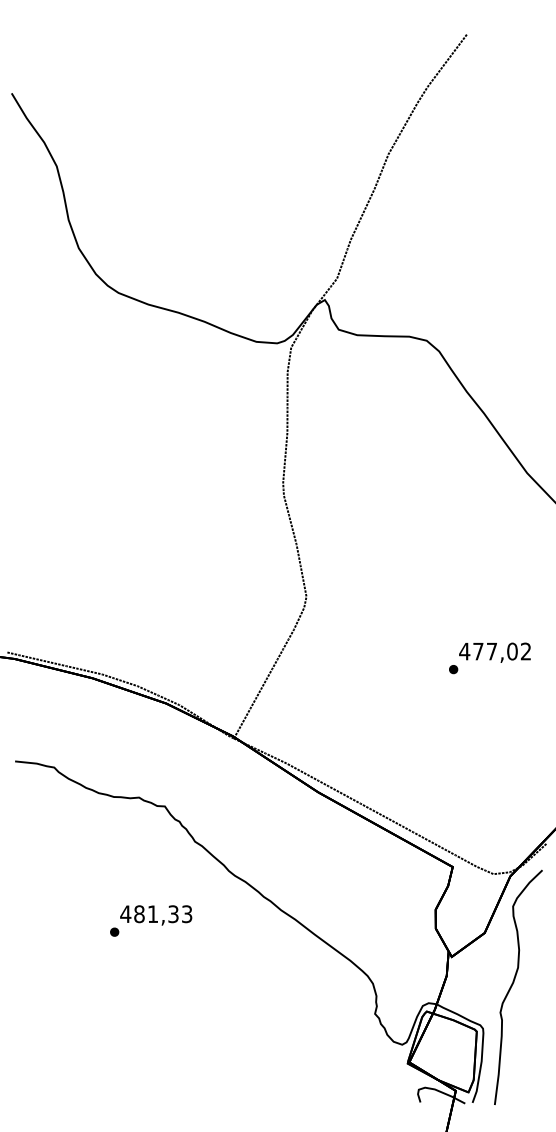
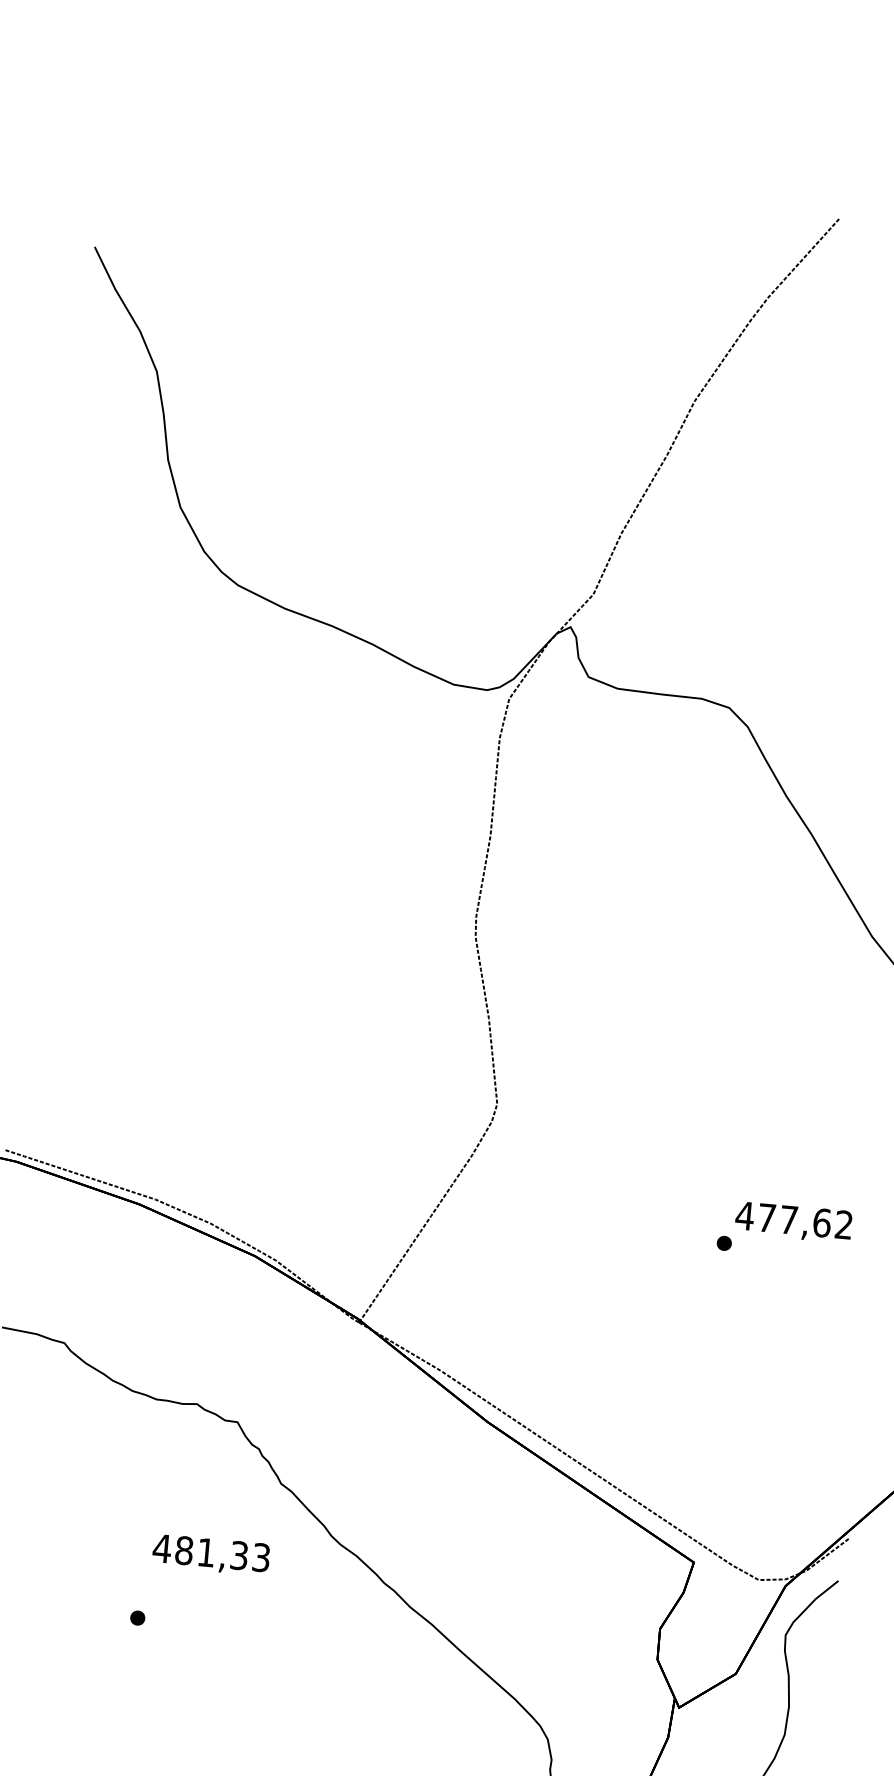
text: (512, 651) -> (822, 1222), 477,02 -> 477,62
text: (156, 915) -> (211, 1555), moved

